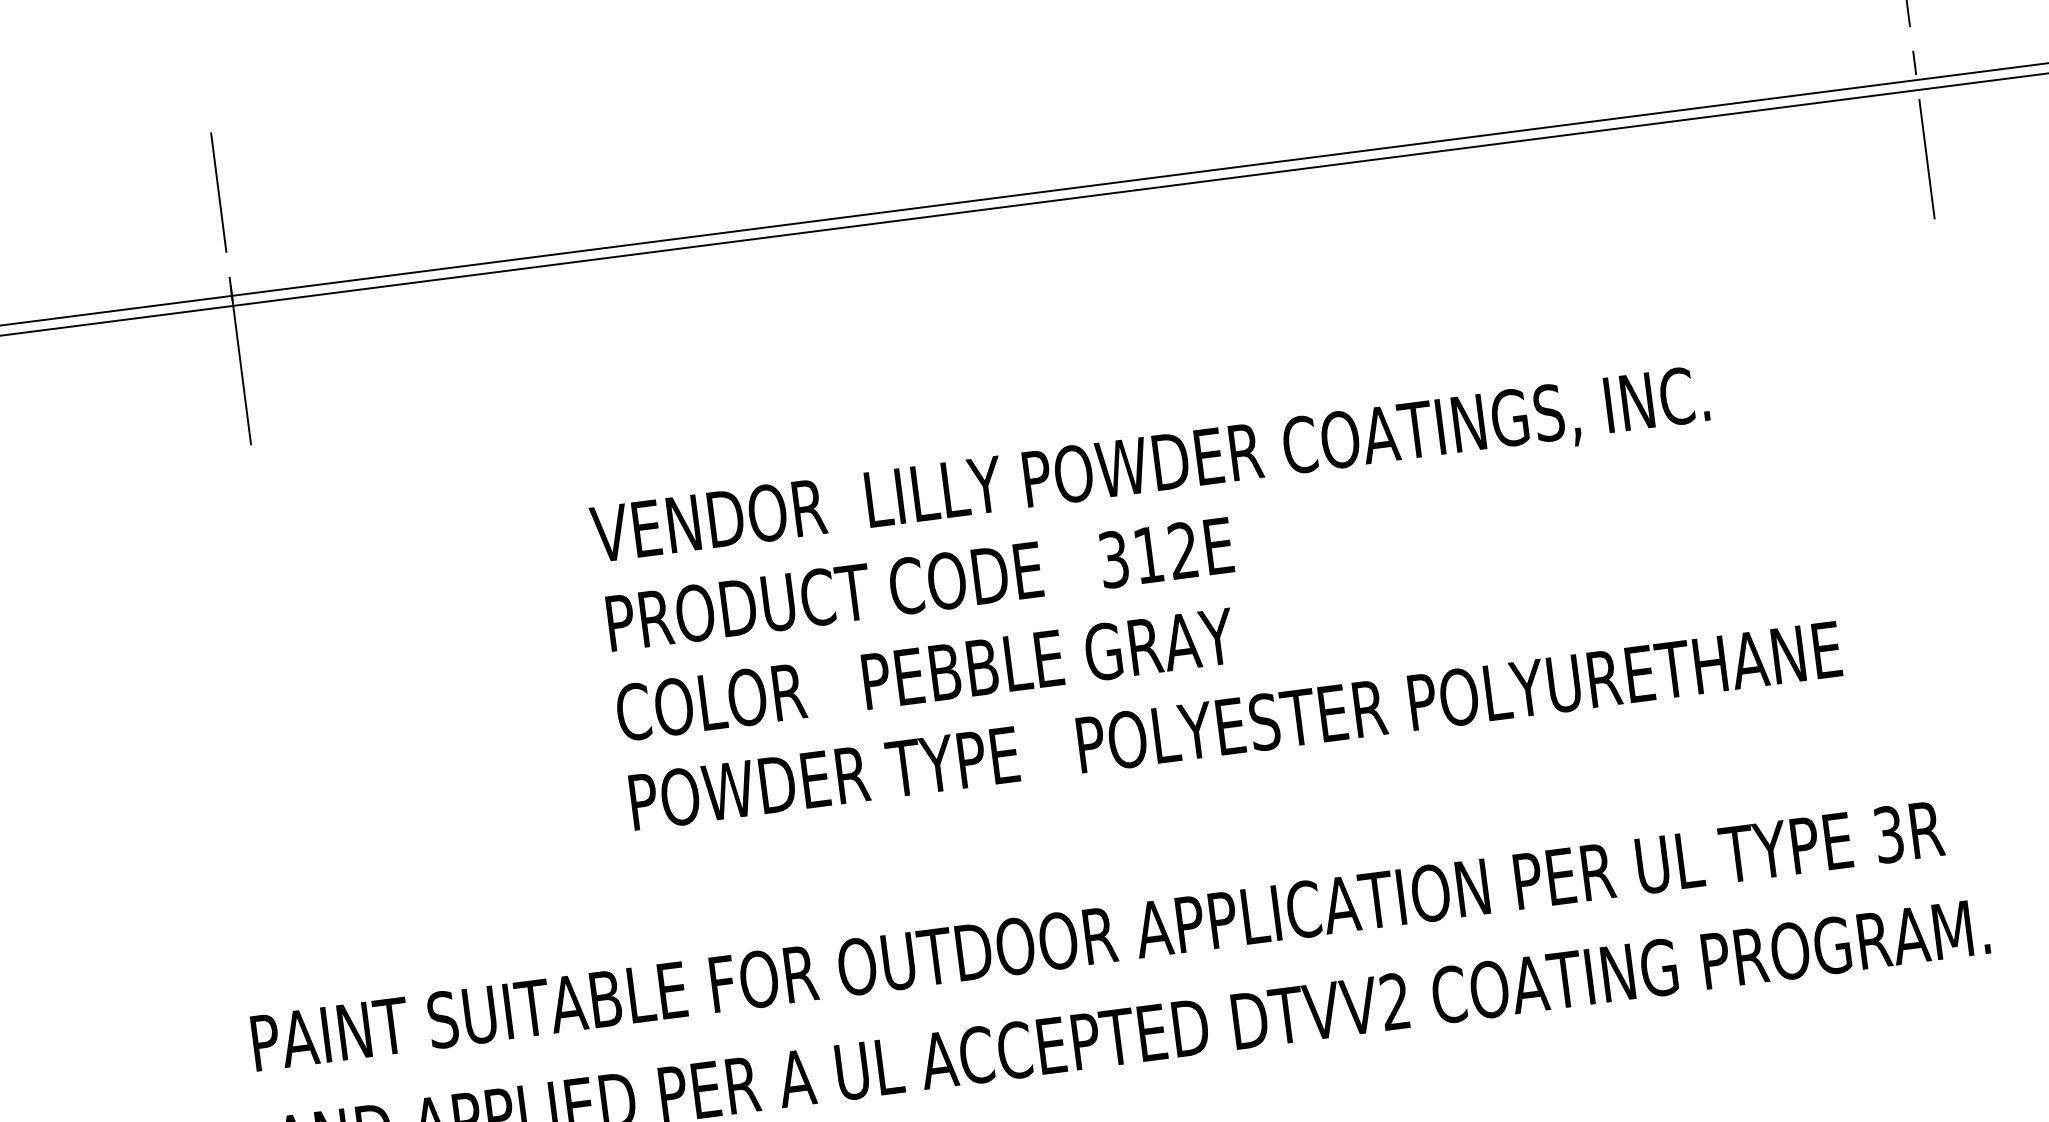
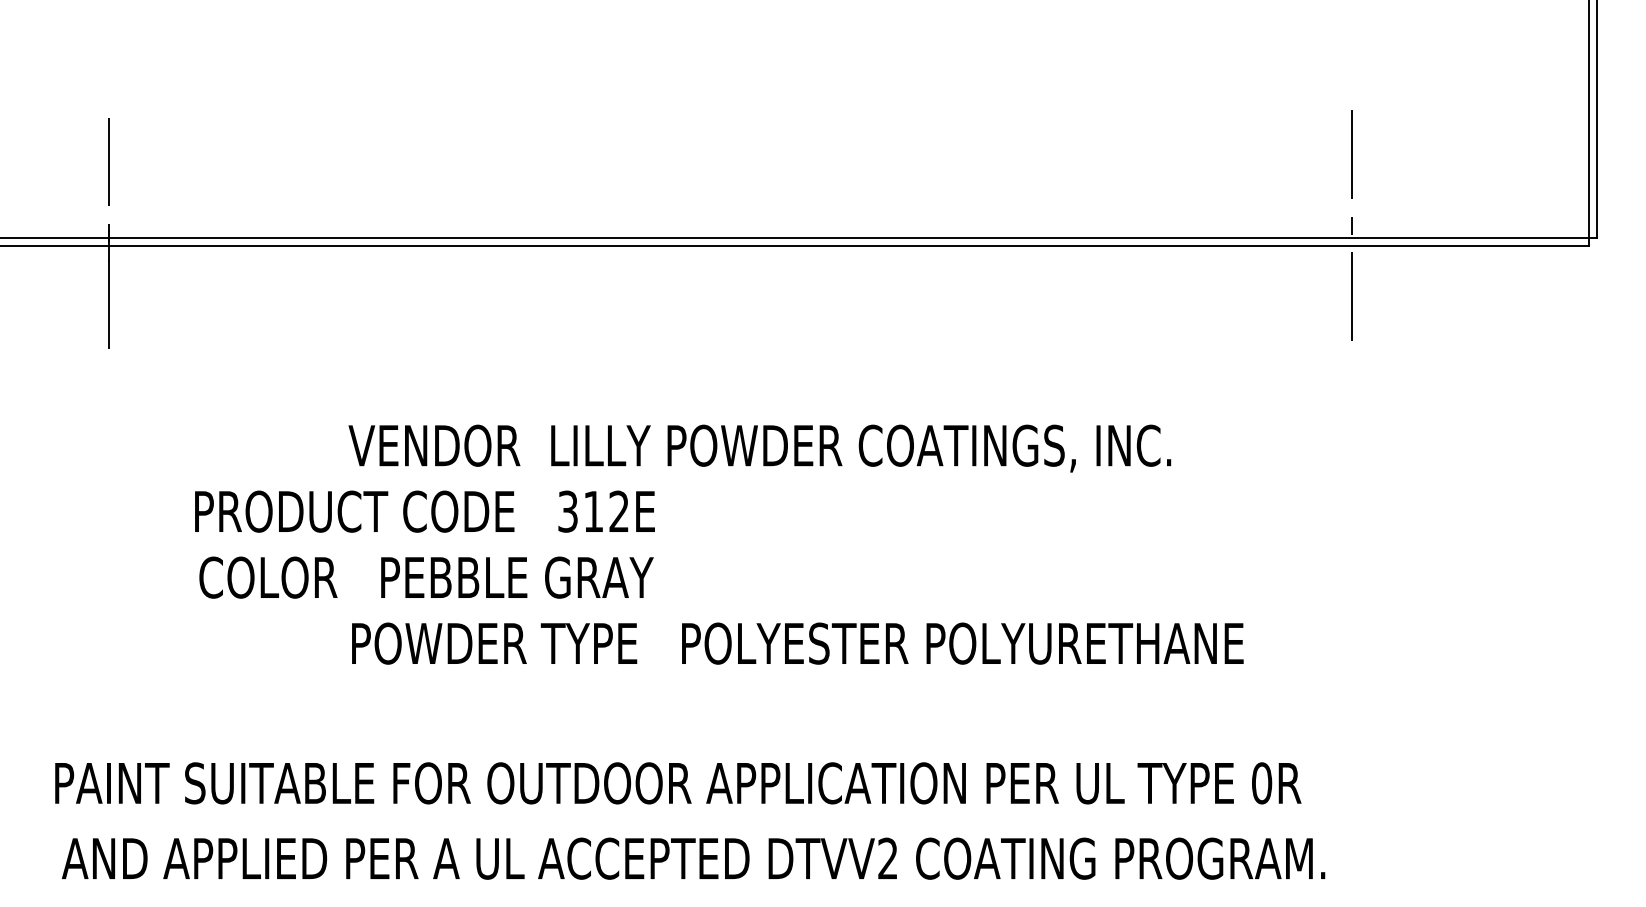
text: (919, 584) -> (424, 511), moved
text: (925, 674) -> (426, 577), moved
text: (1889, 834) -> (1262, 783), 3R -> 0R

